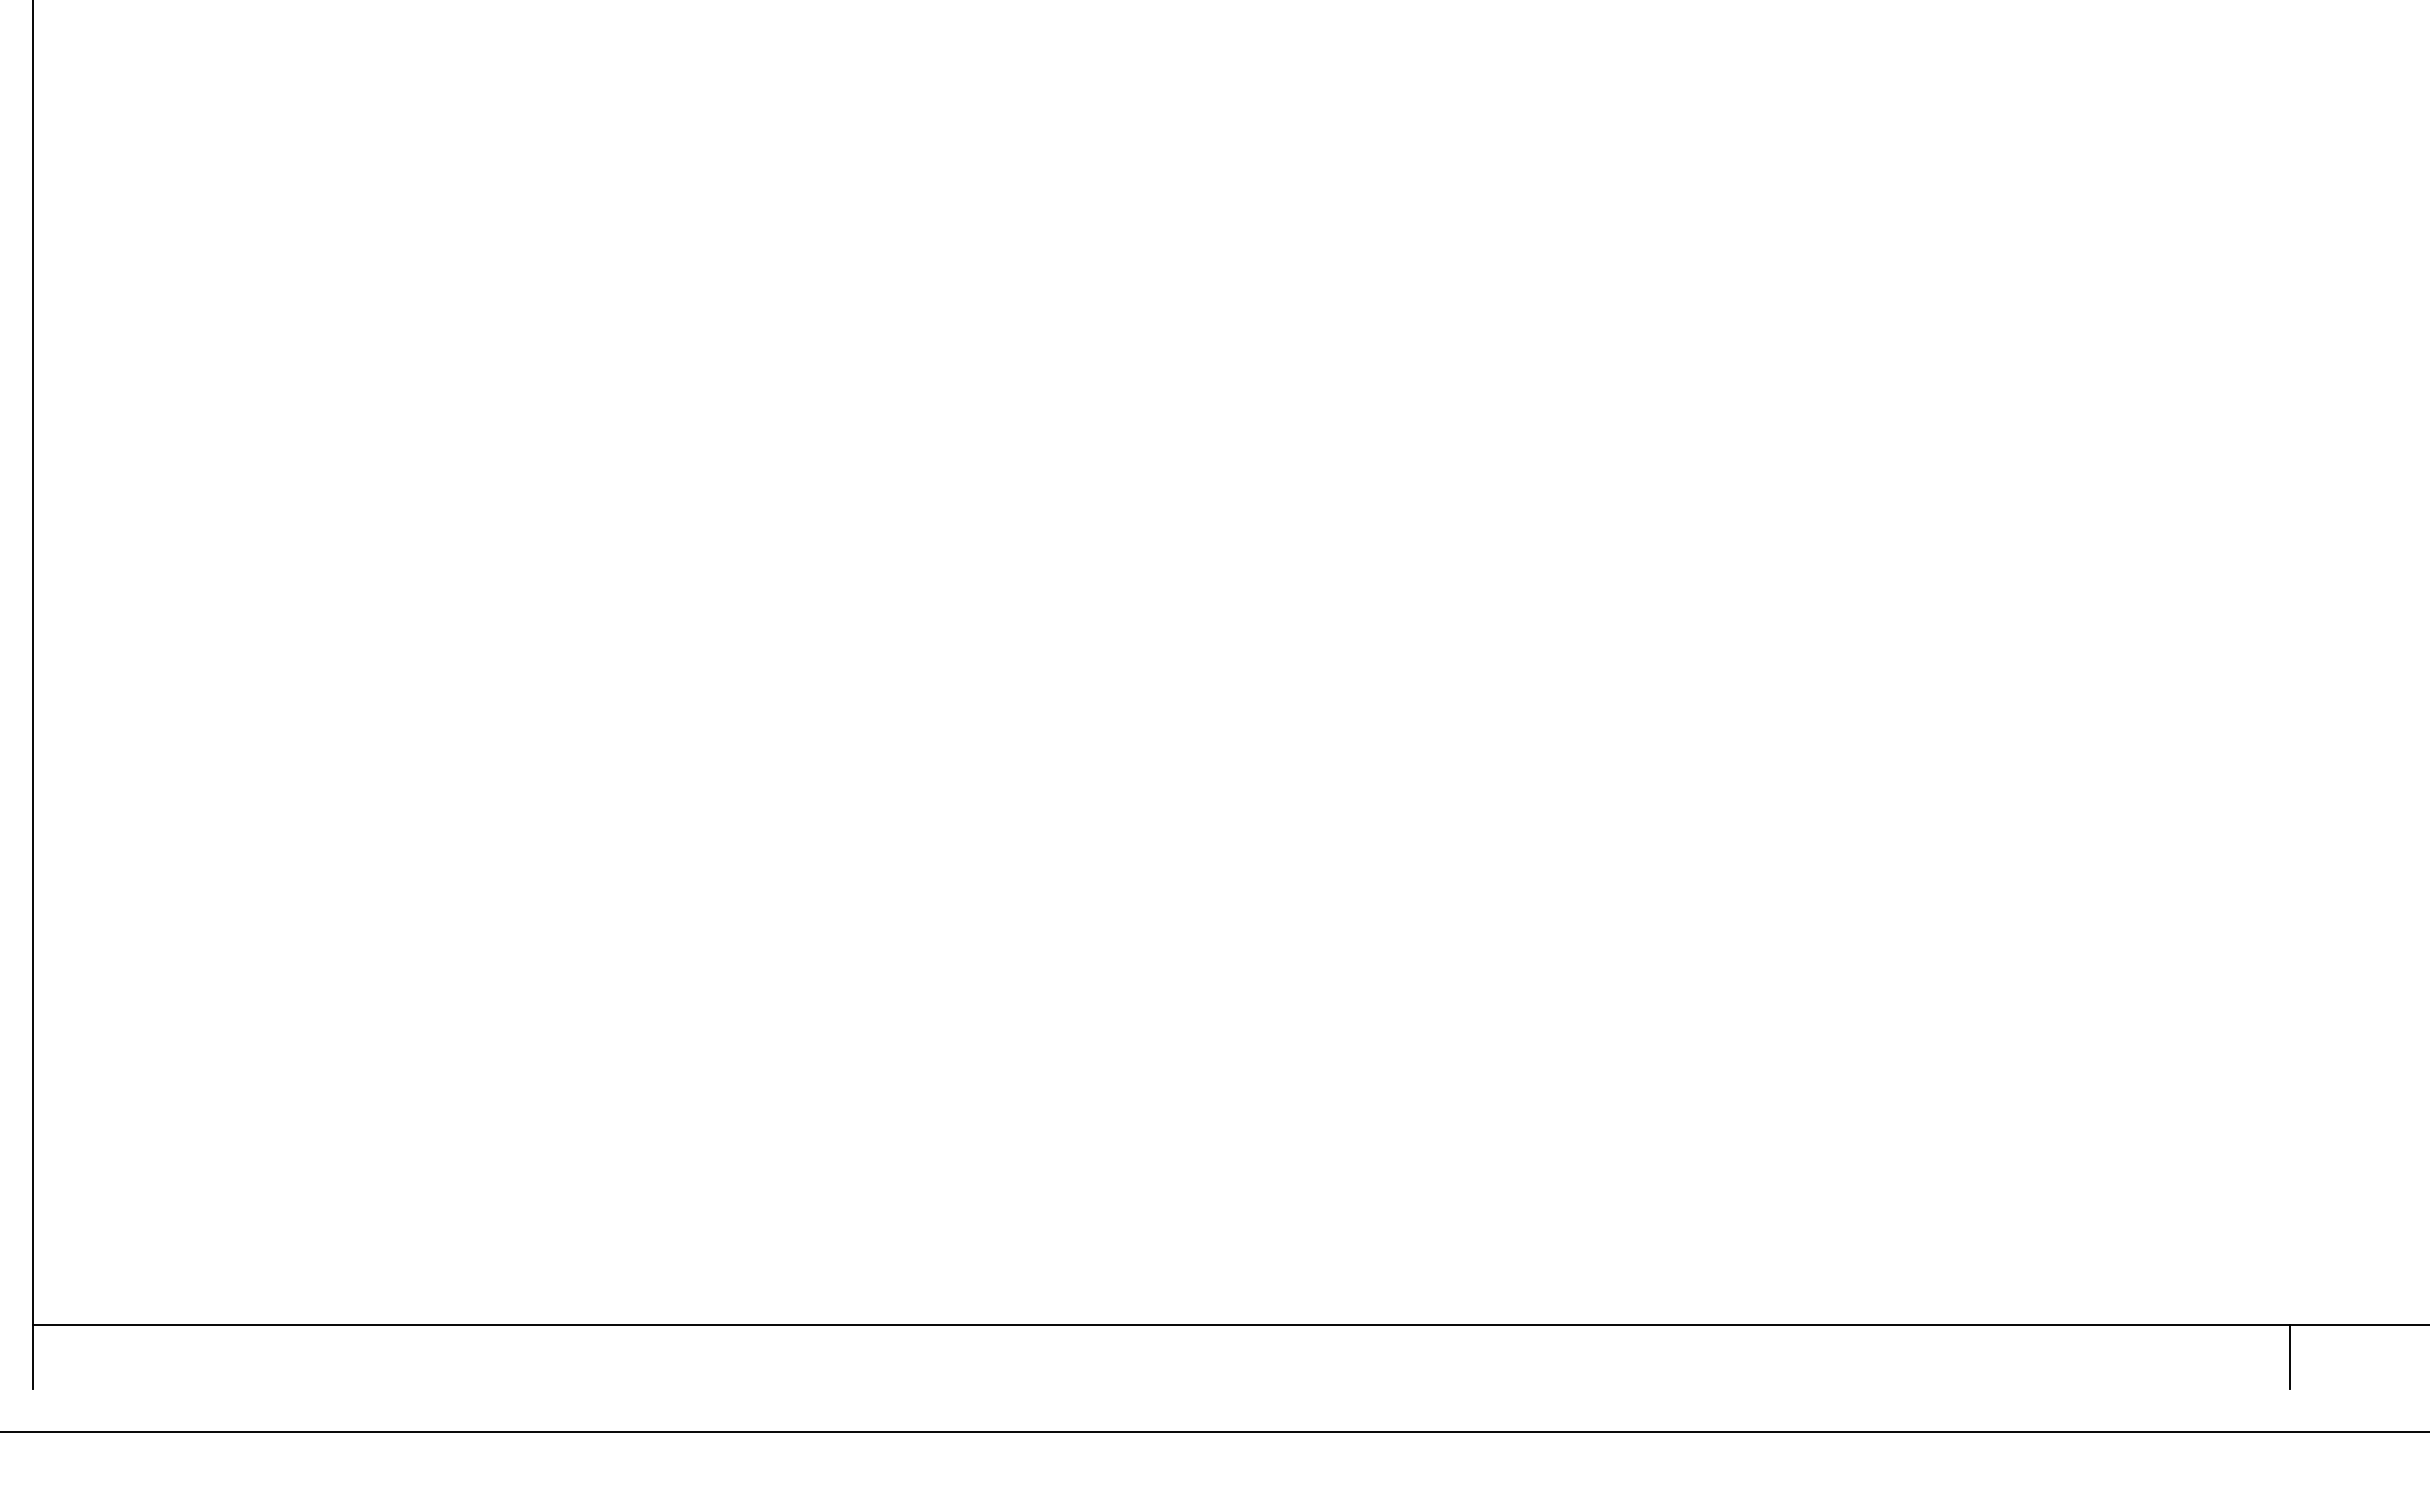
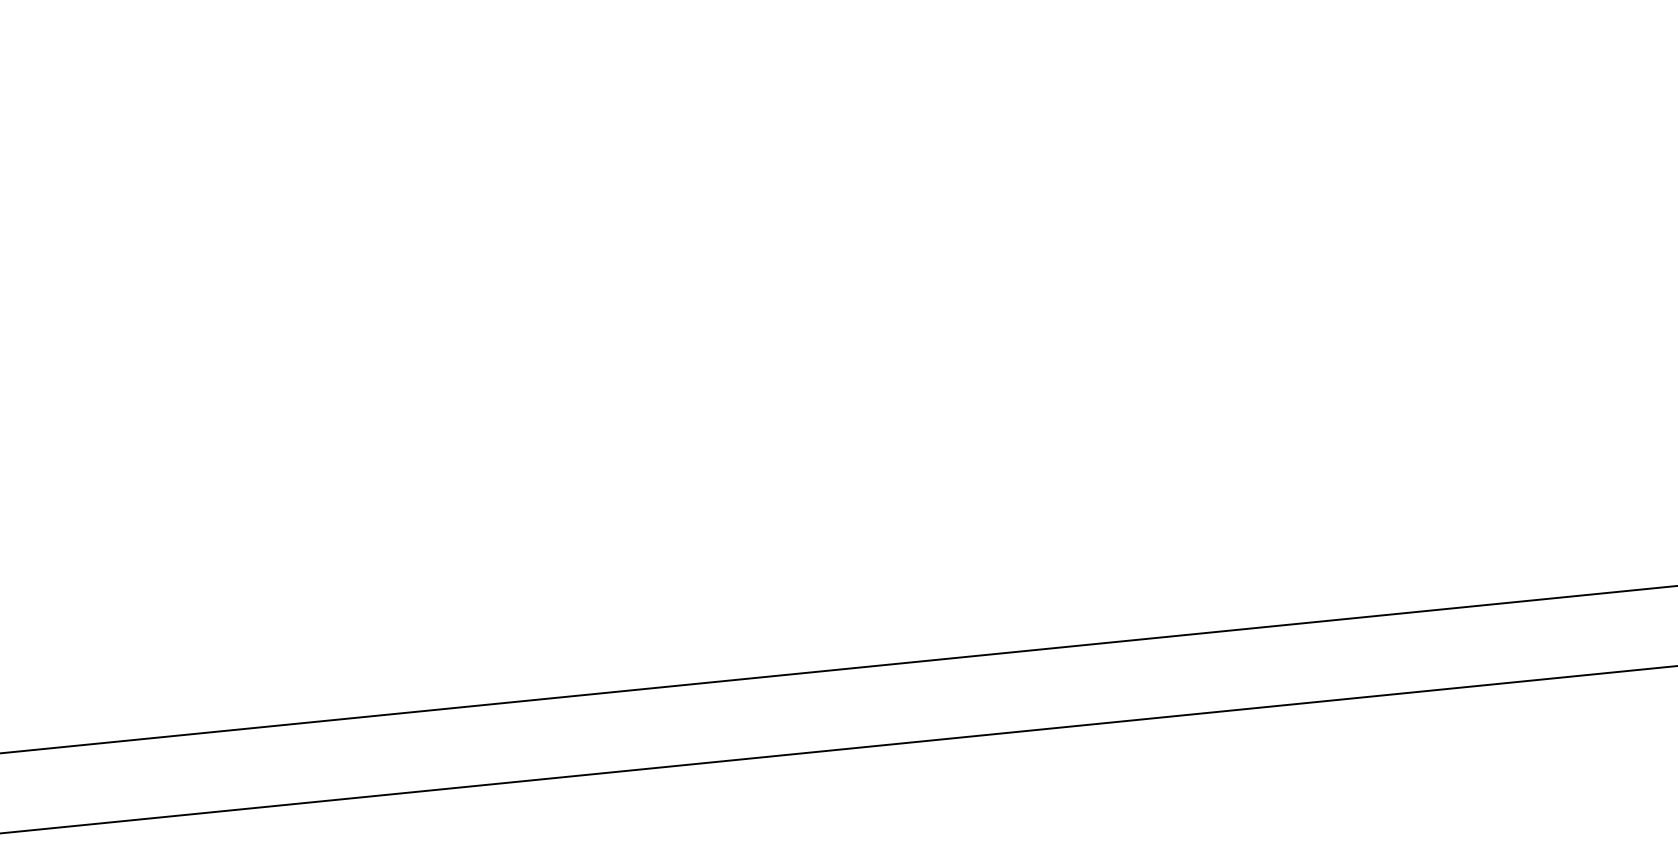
line: (2289, 1356) -> (1614, 615), removed

